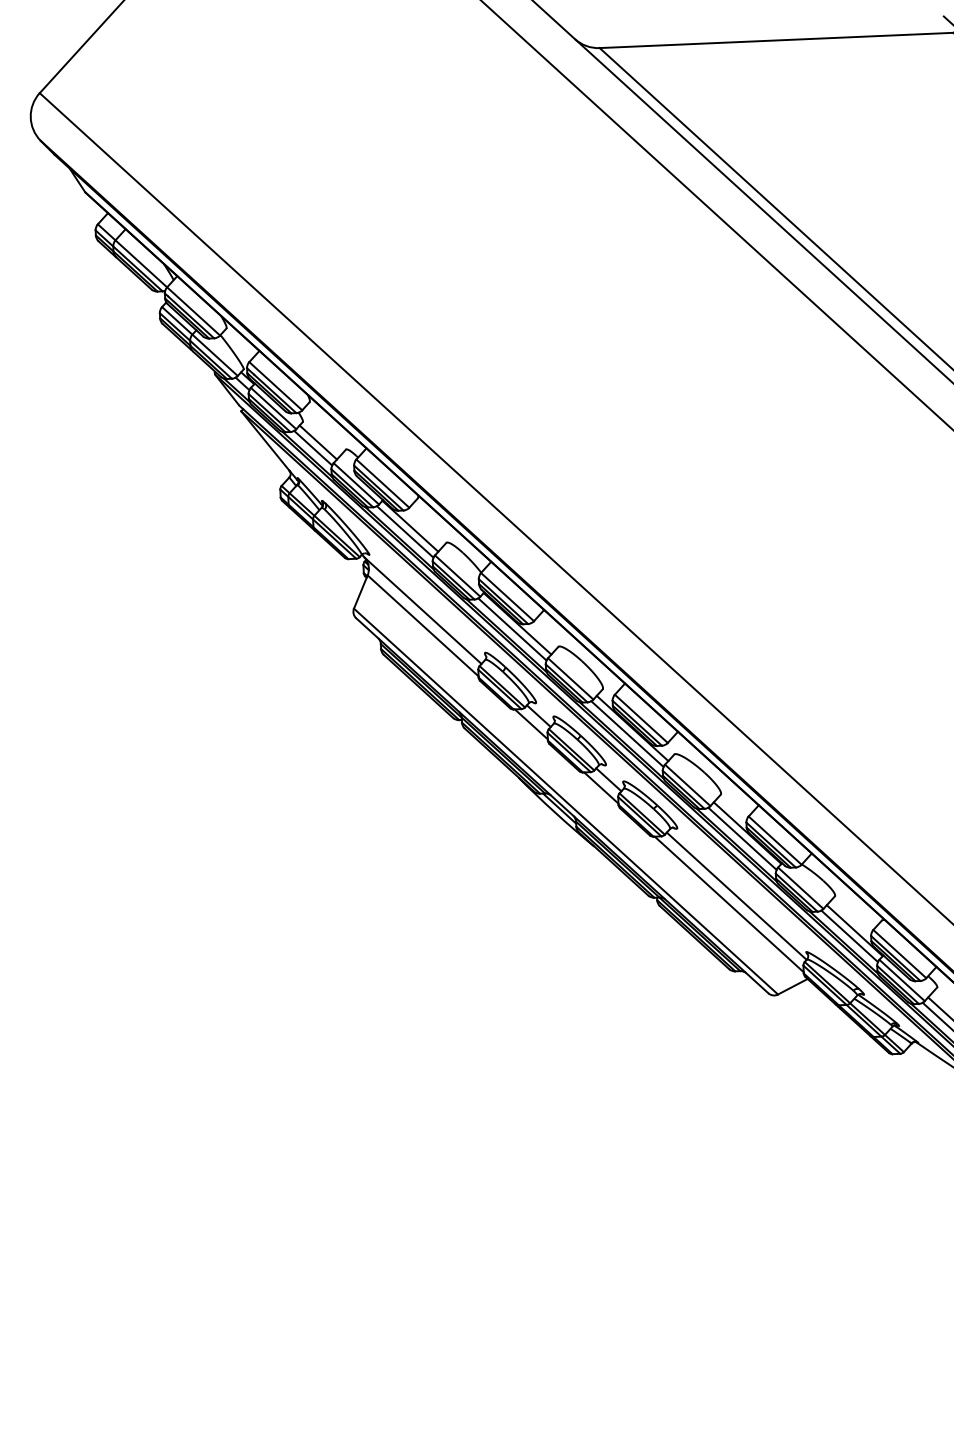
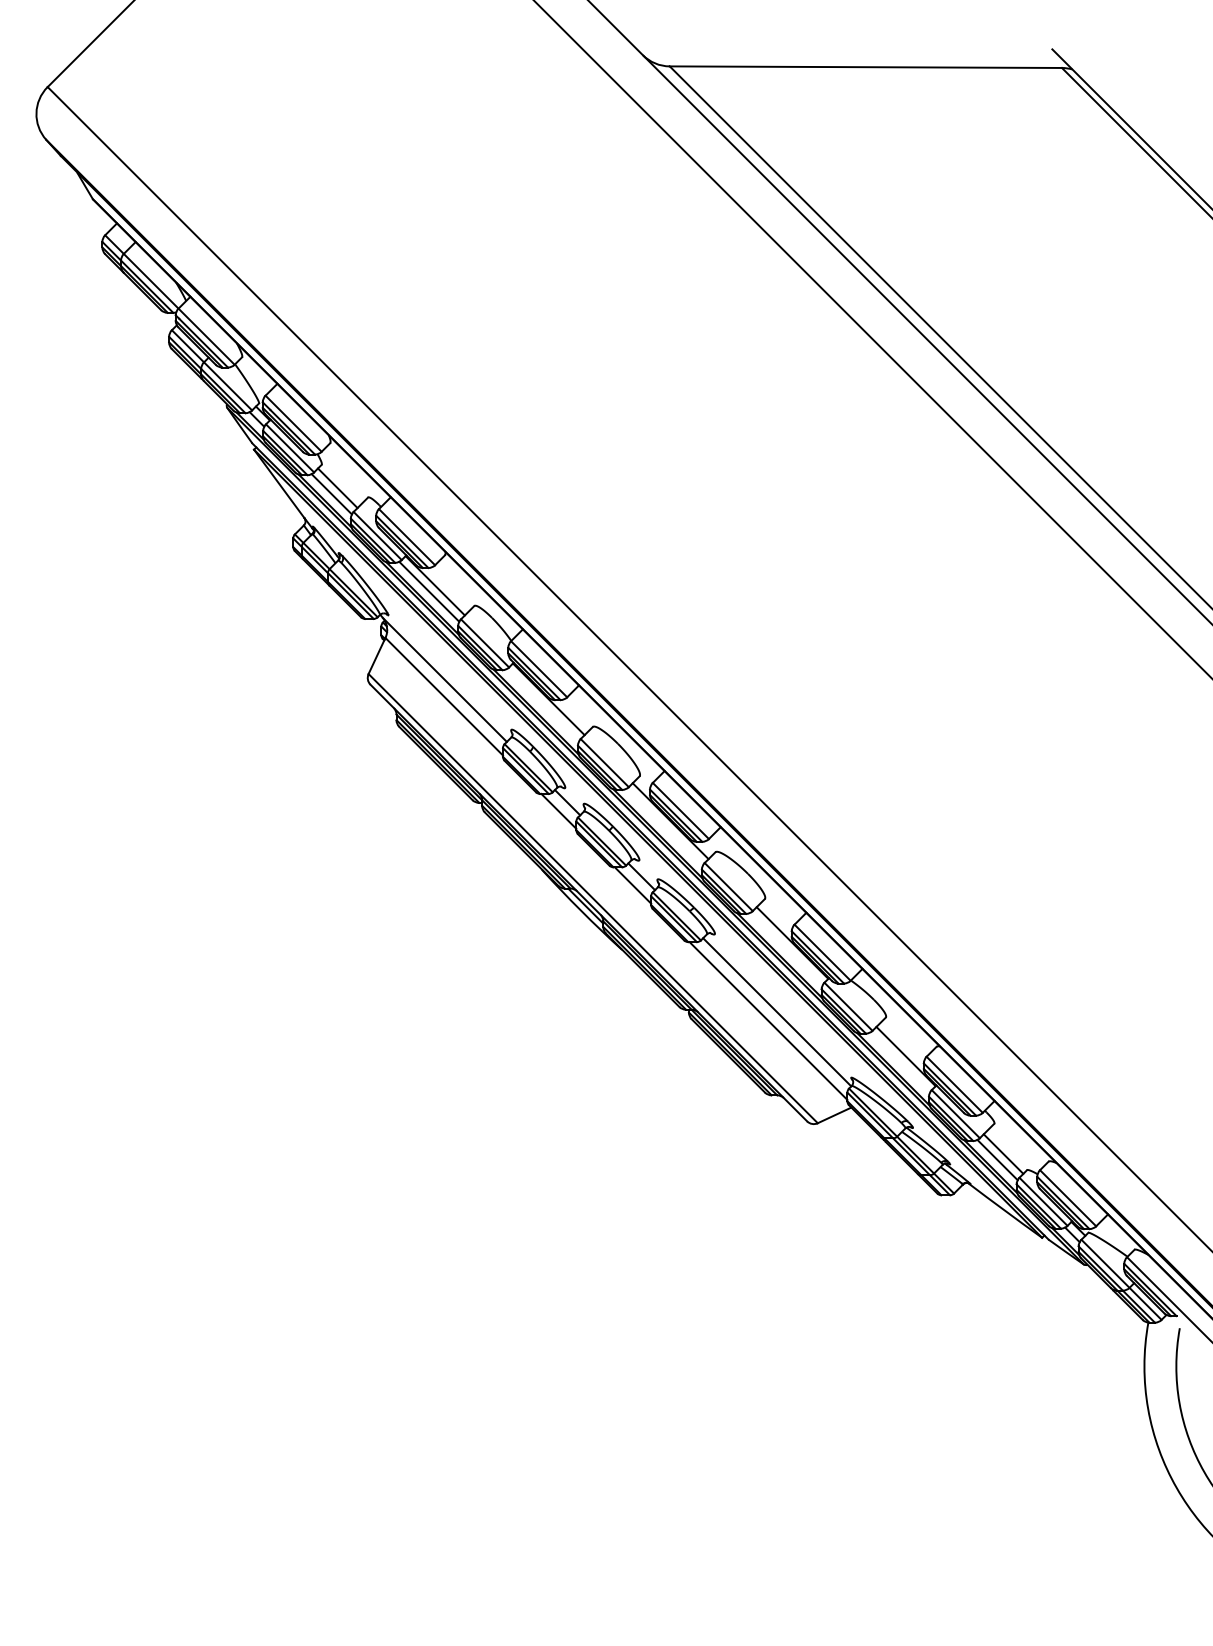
line: (512, 629) -> (542, 705), removed
line: (627, 733) -> (664, 826), removed
line: (742, 838) -> (786, 948), removed
line: (850, 936) -> (900, 1062), removed

